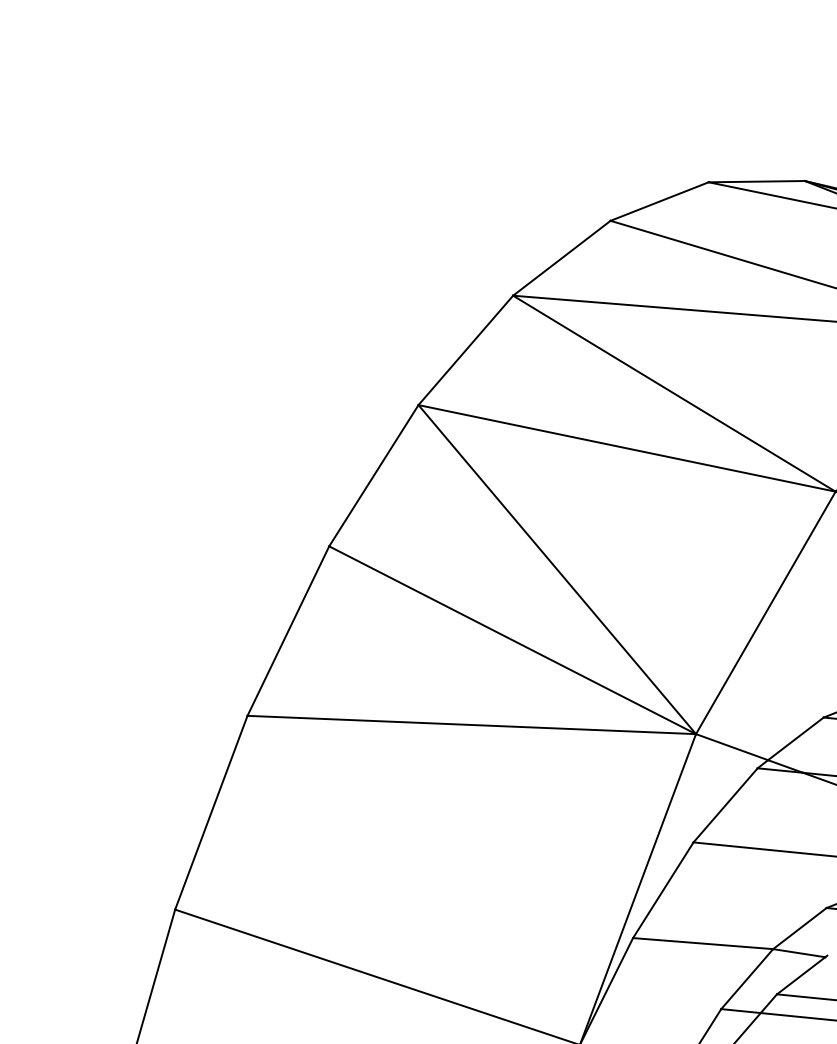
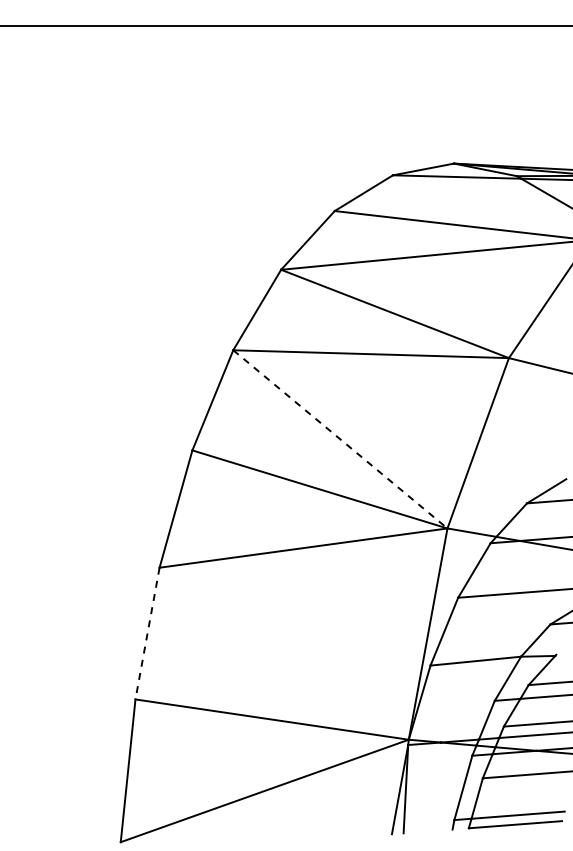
line: (557, 569) -> (340, 439), solid -> dashed
line: (211, 812) -> (147, 633), solid -> dashed

